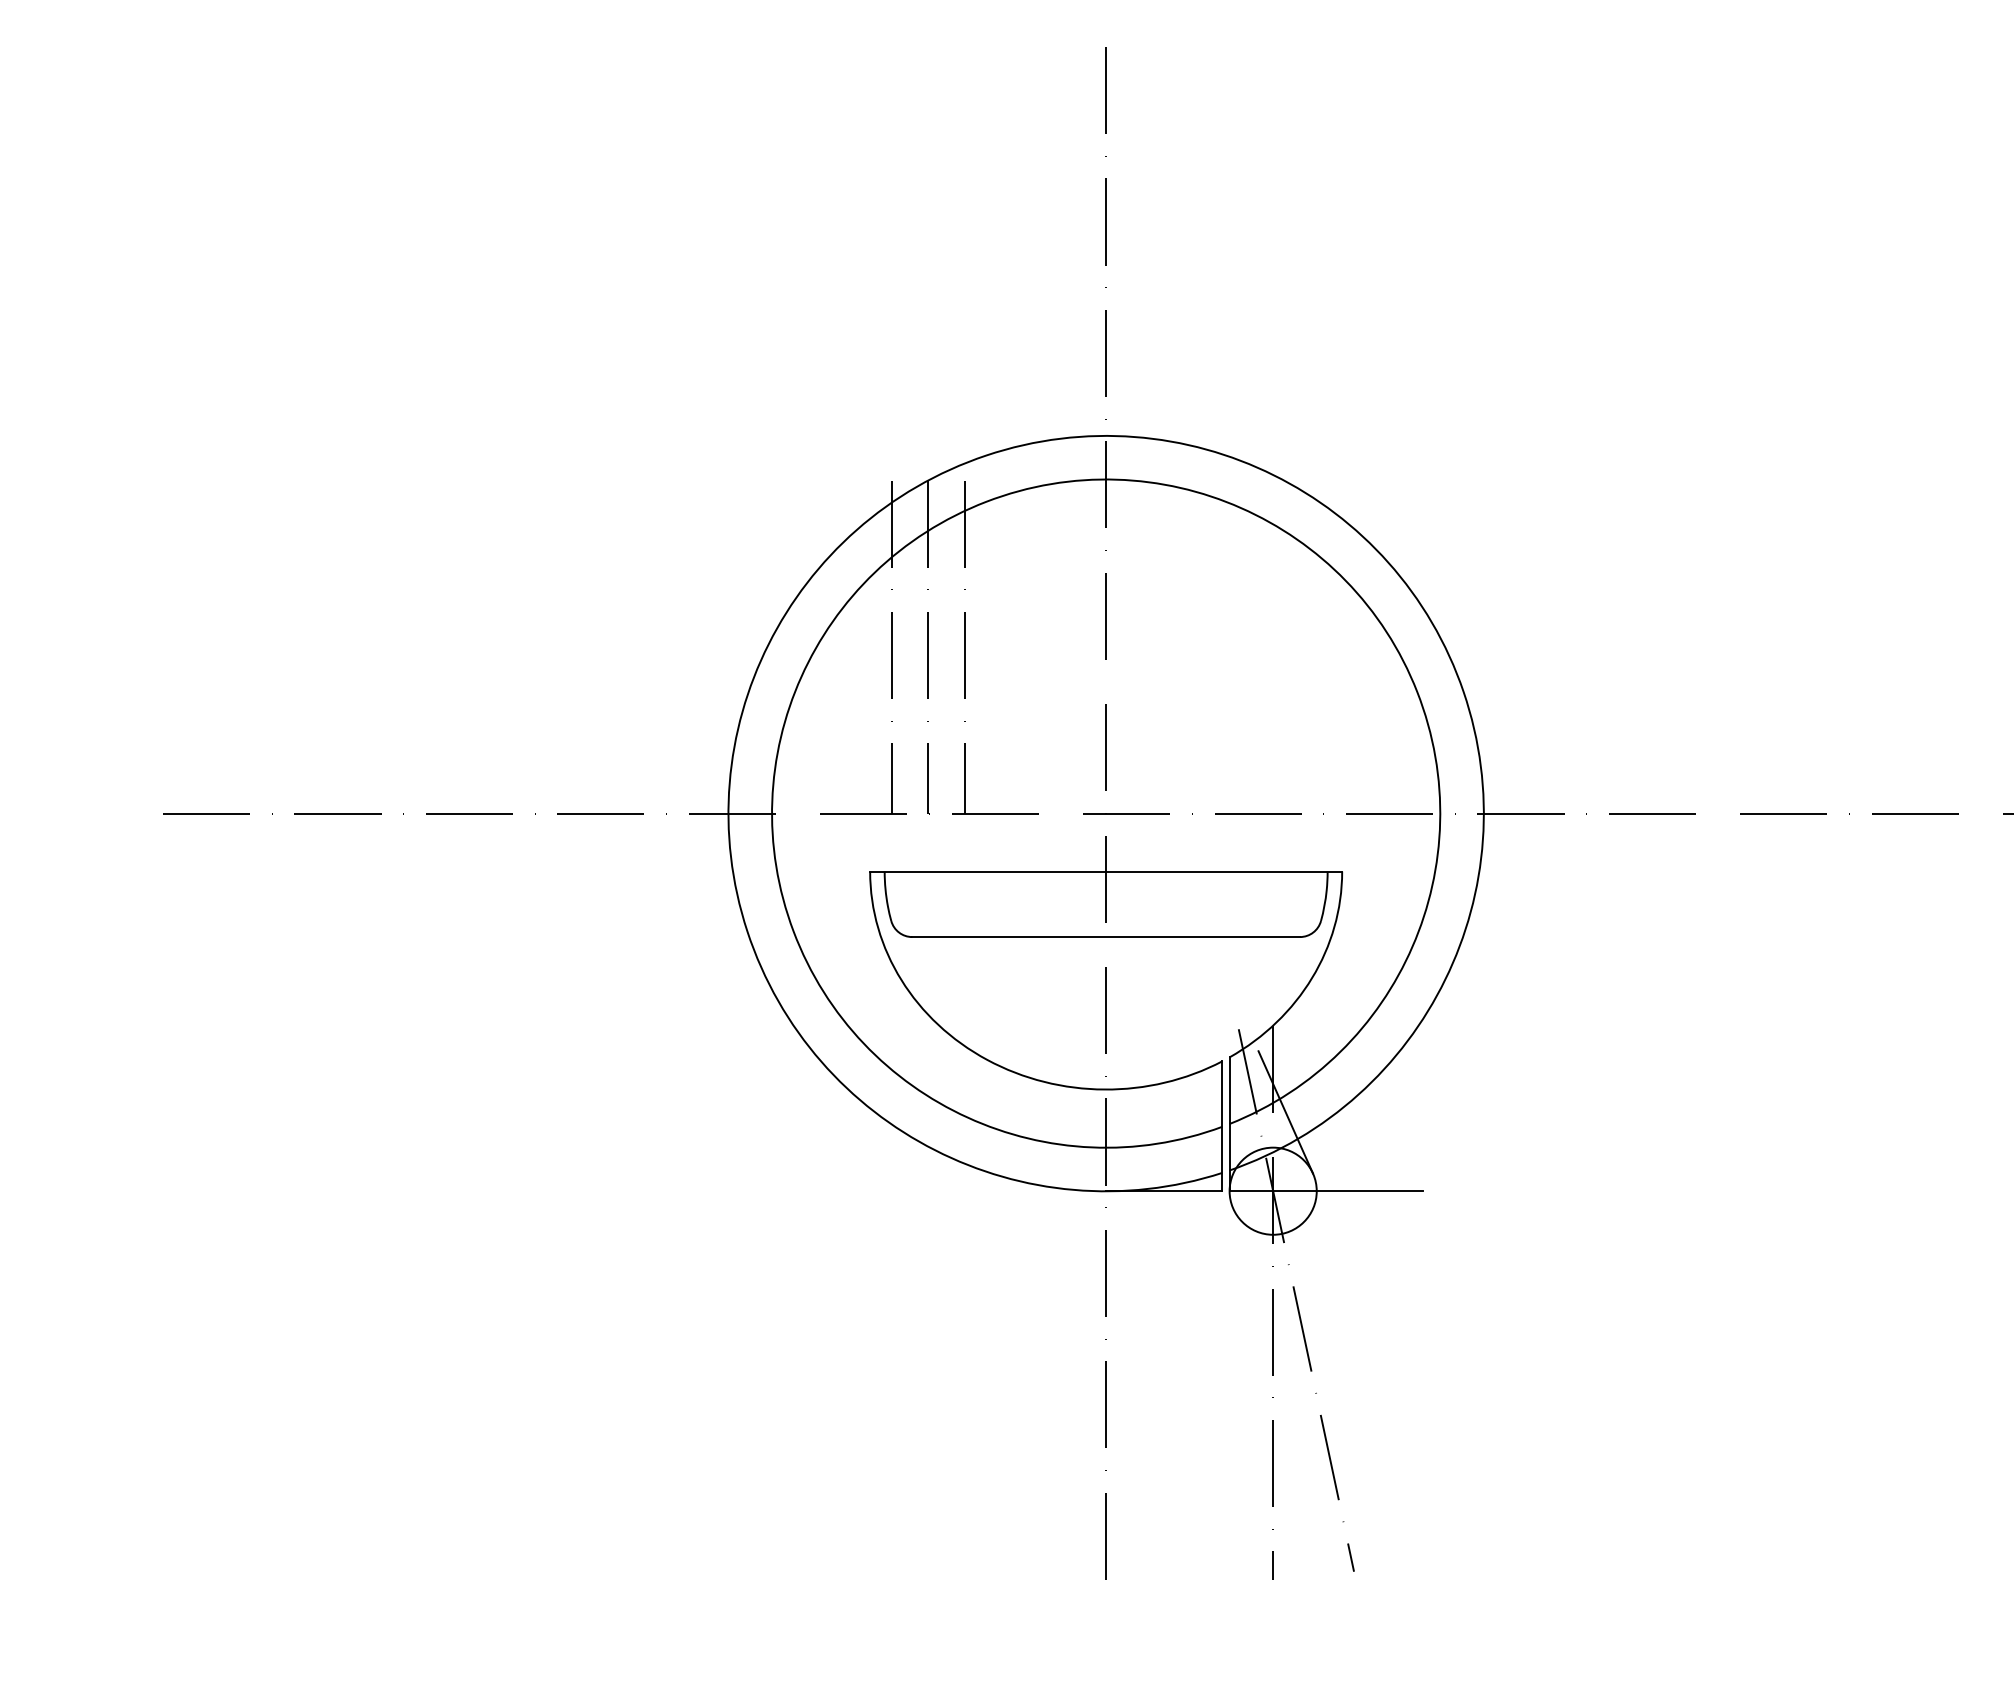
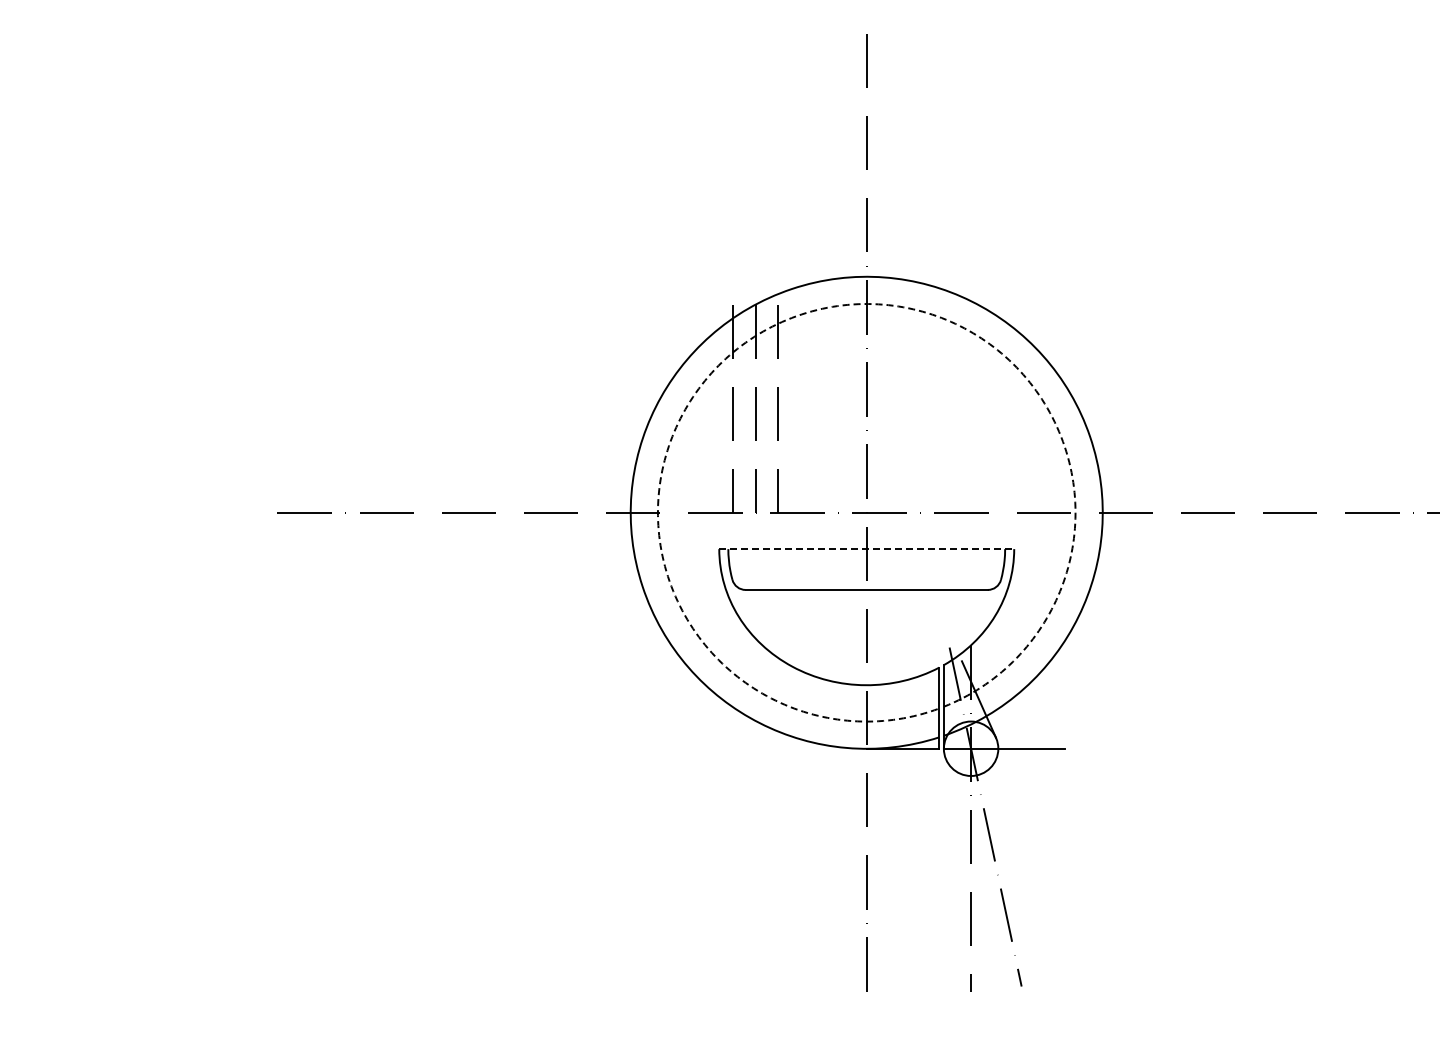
arc: (985, 501) -> (791, 317), solid -> dashed
line: (1107, 872) -> (867, 549), solid -> dashed

